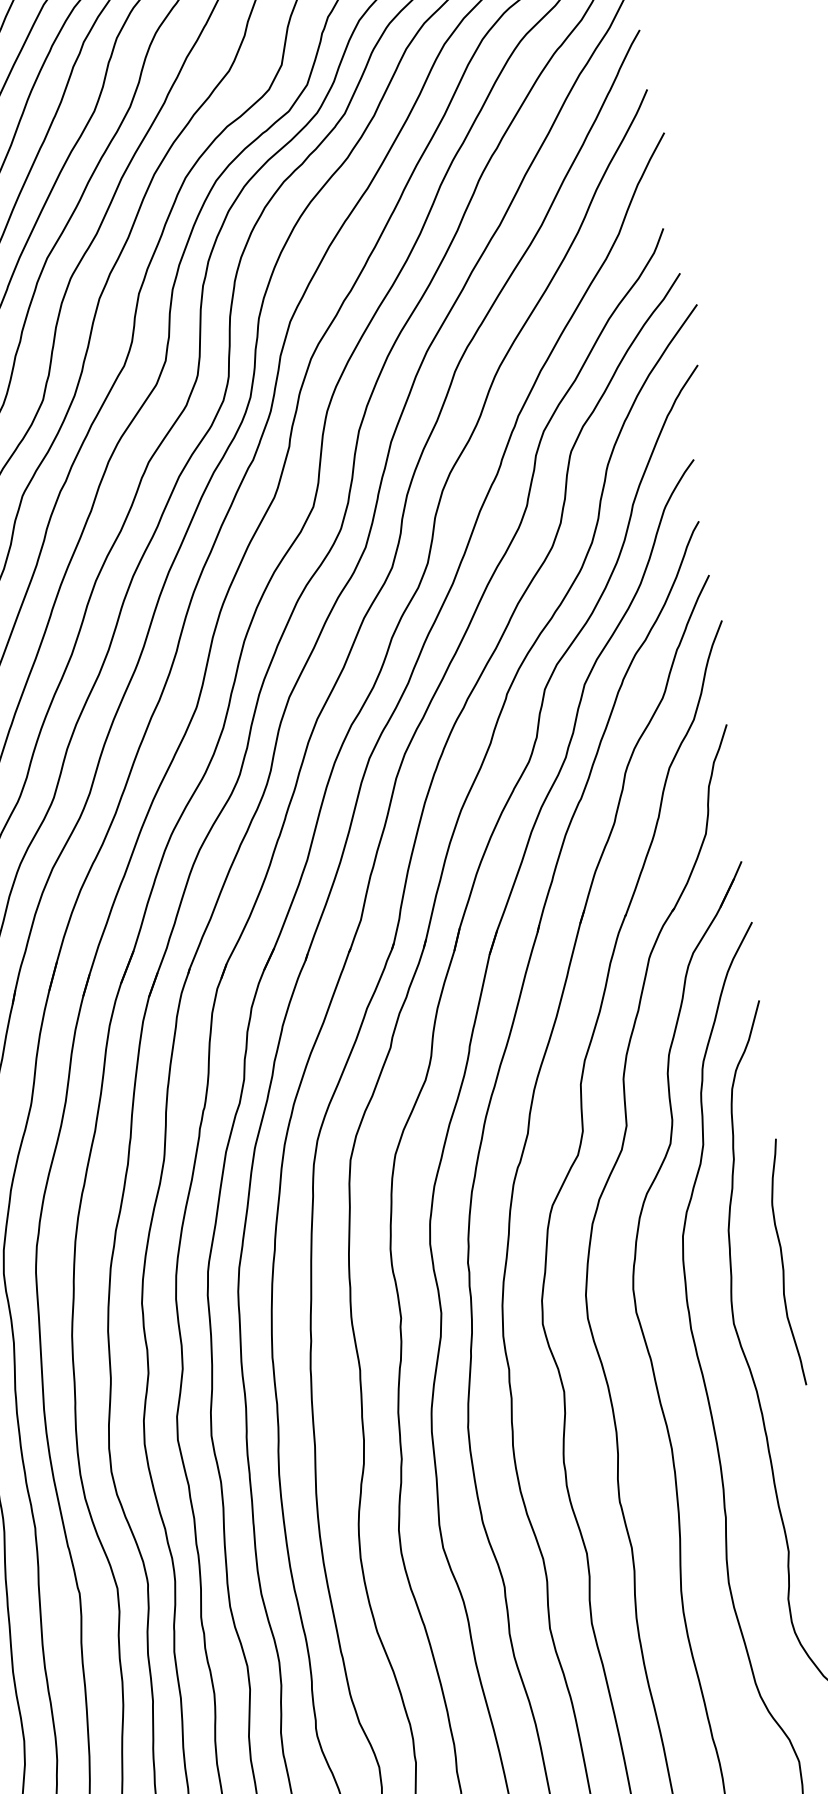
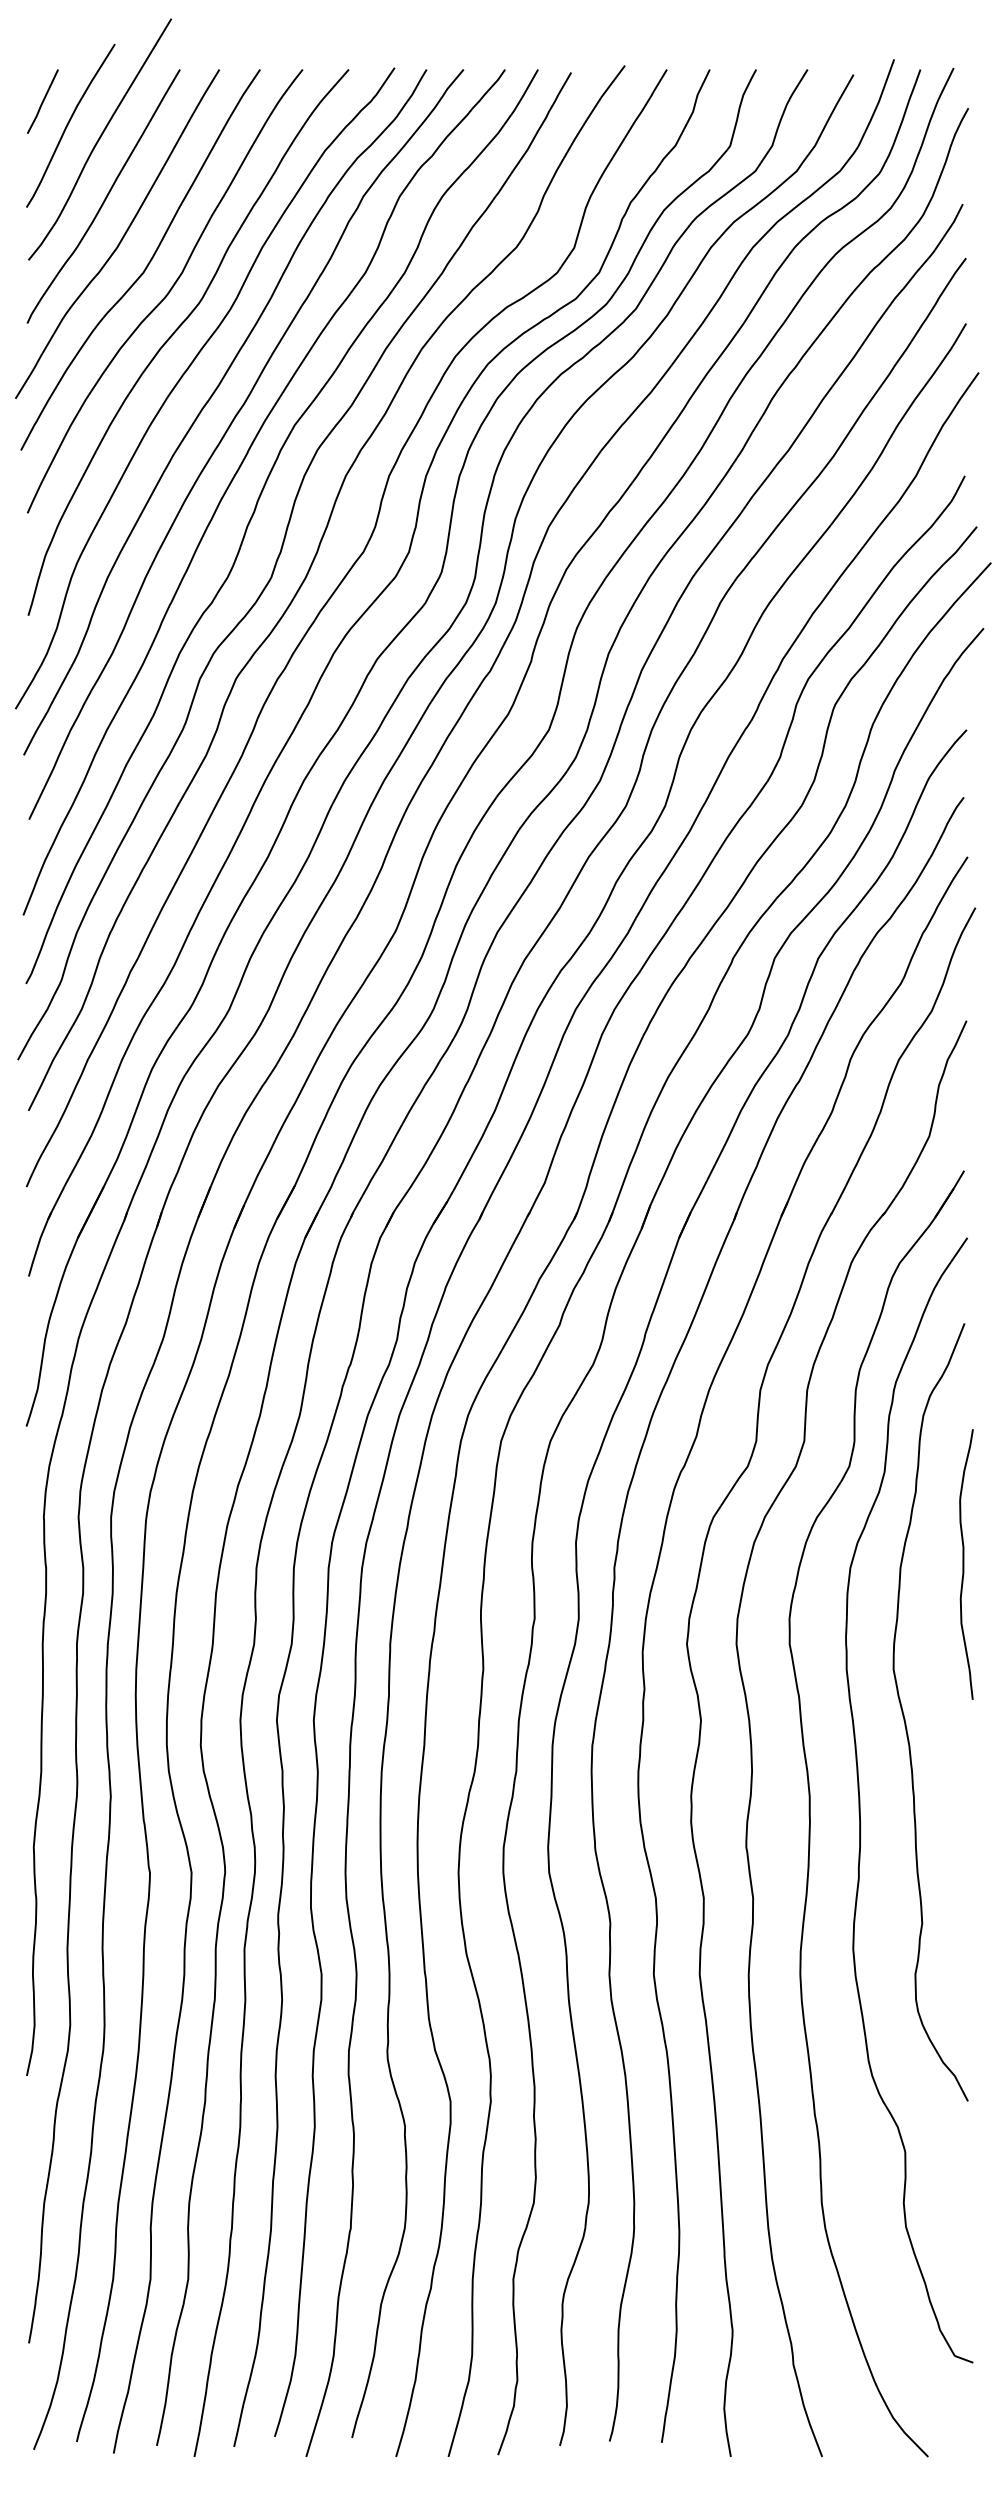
curve: (783, 1262) -> (964, 1564), moved

